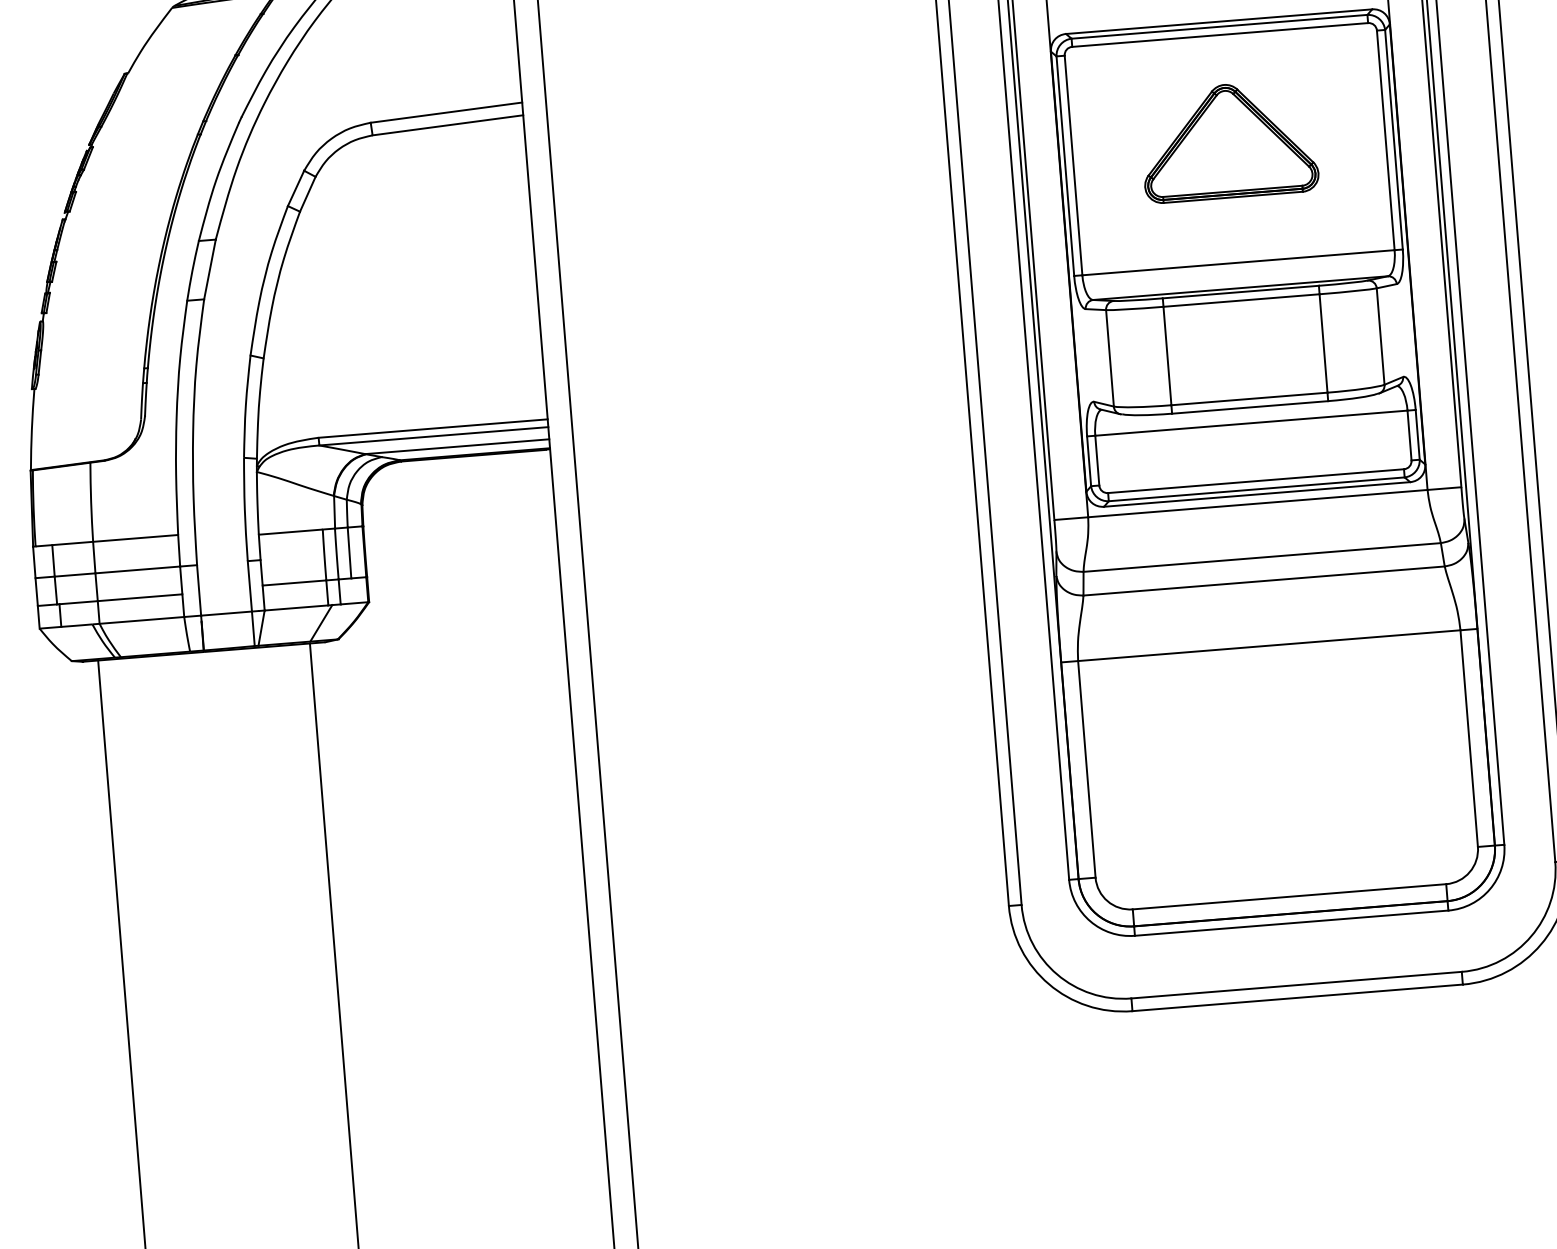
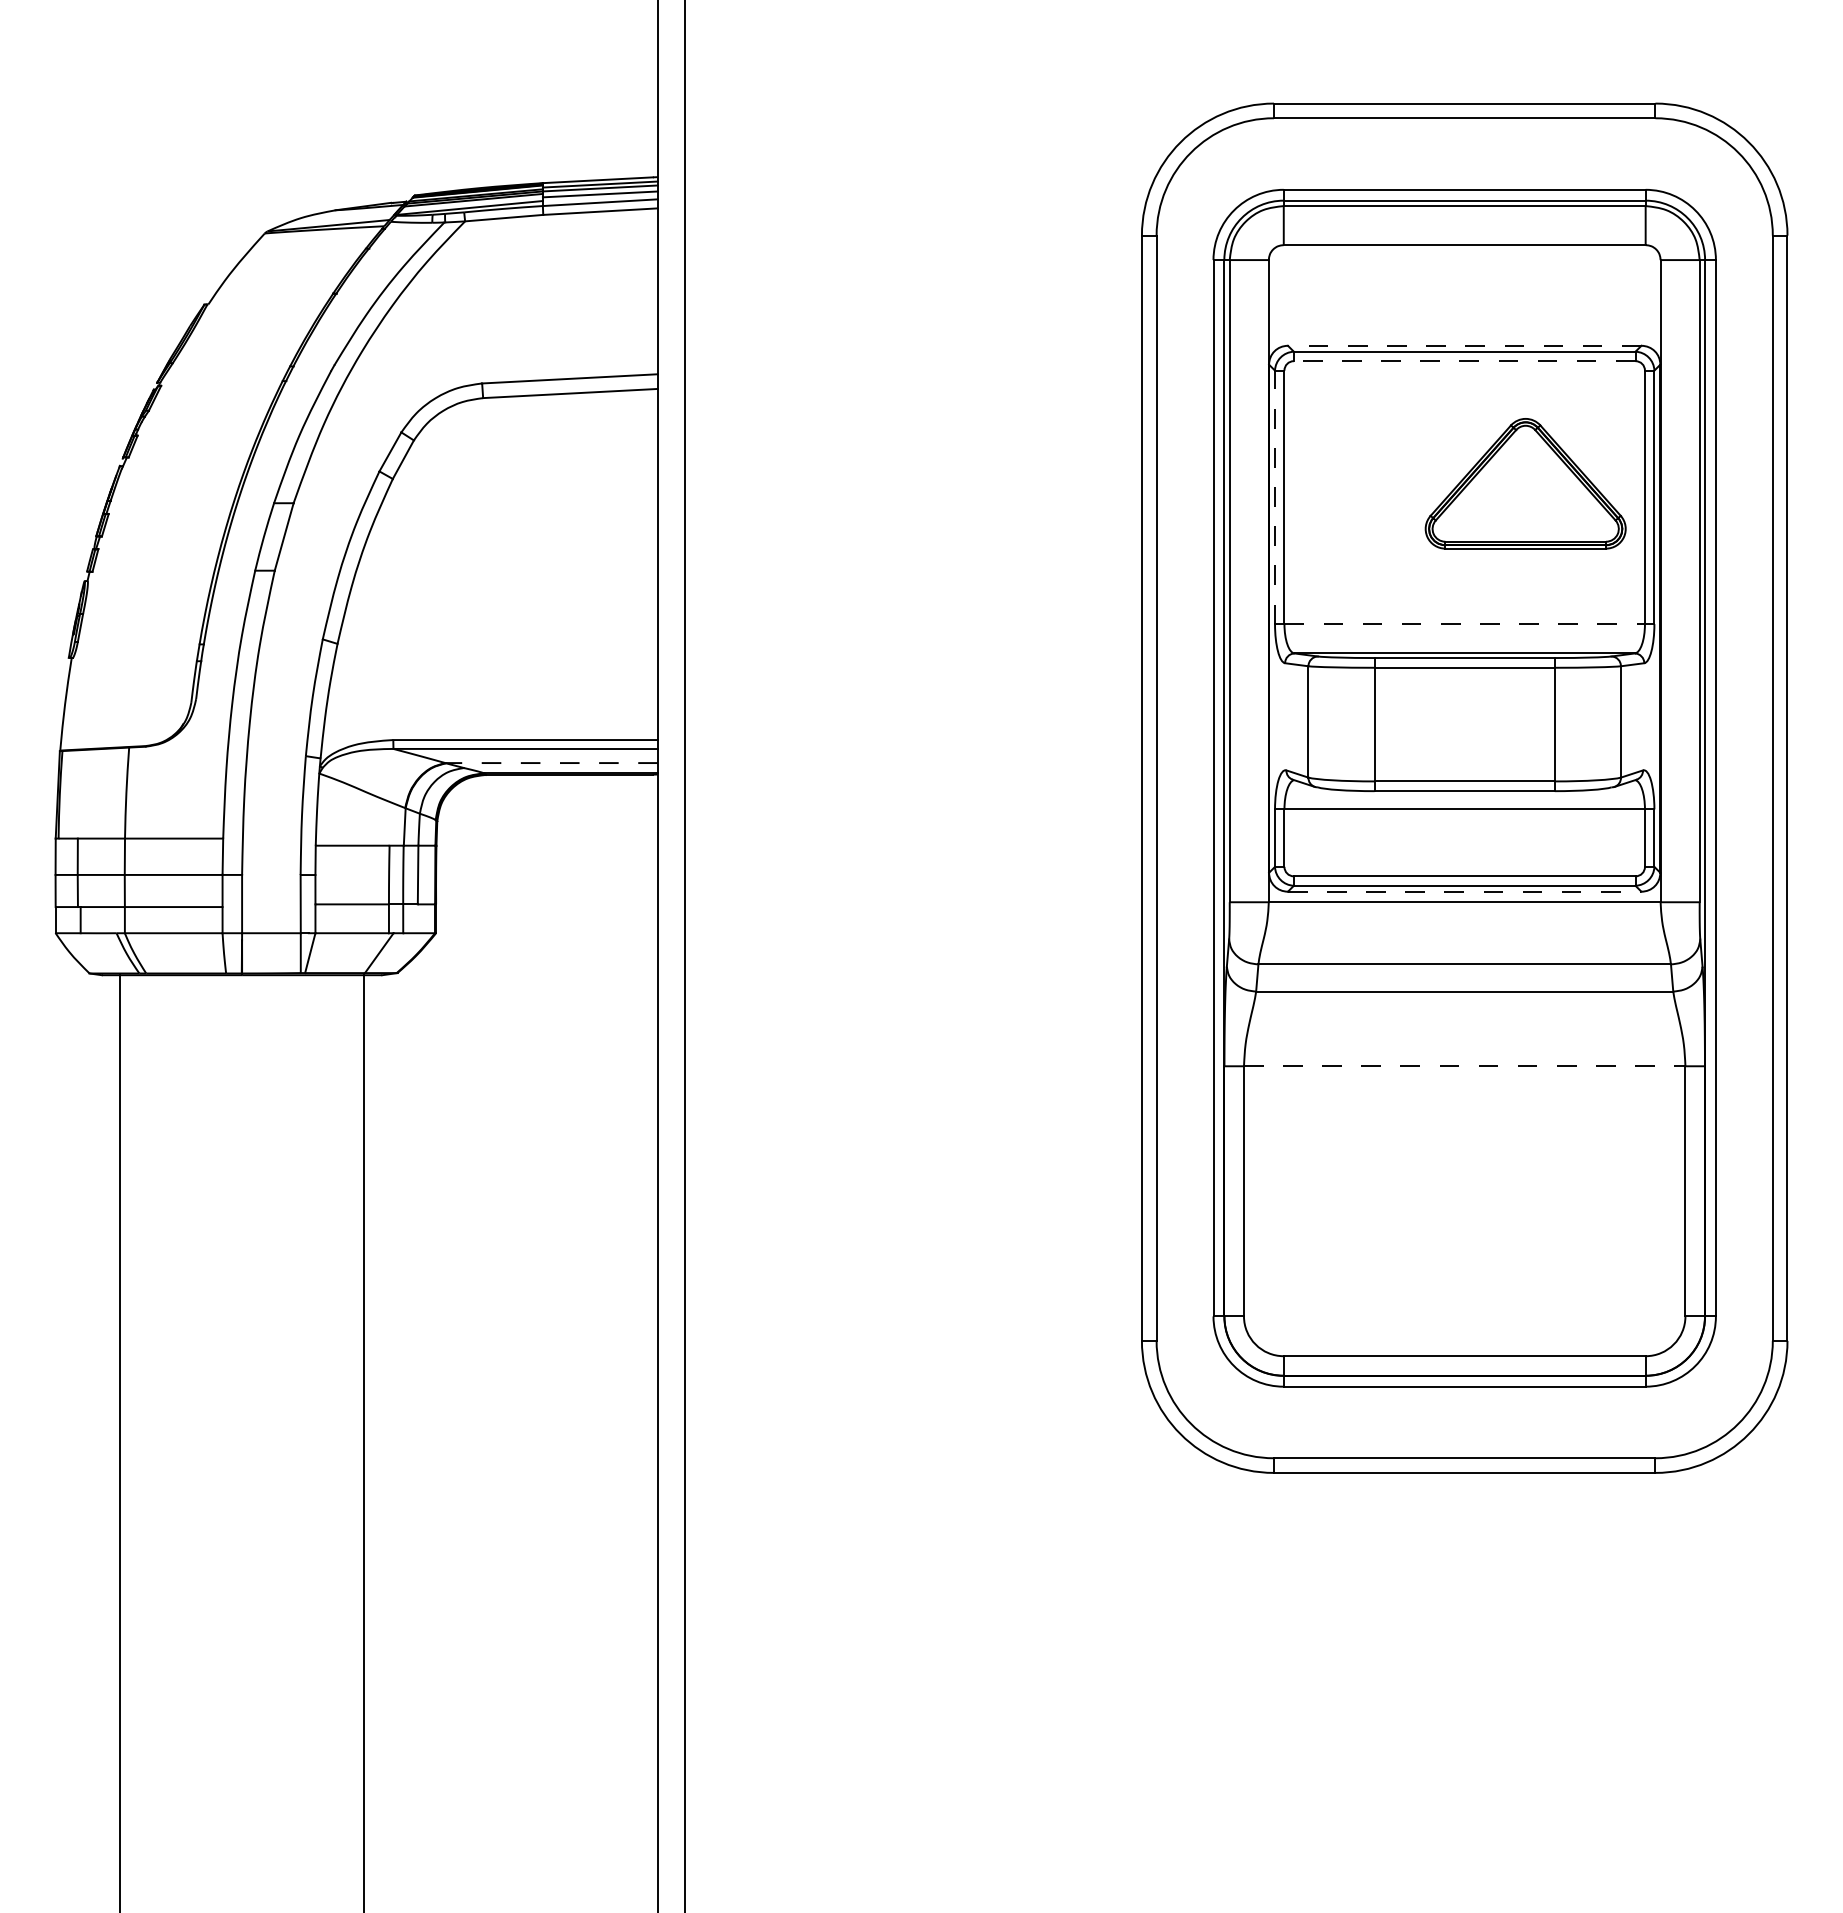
line: (1218, 21) -> (1464, 345), solid -> dashed
line: (1220, 35) -> (1464, 361), solid -> dashed
part: (1228, 140) -> (1525, 483), moved
line: (1065, 166) -> (1275, 497), solid -> dashed
line: (1239, 262) -> (1465, 624), solid -> dashed
line: (457, 447) -> (551, 763), solid -> dashed
line: (1256, 494) -> (1464, 891), solid -> dashed
line: (1269, 645) -> (1464, 1066), solid -> dashed

